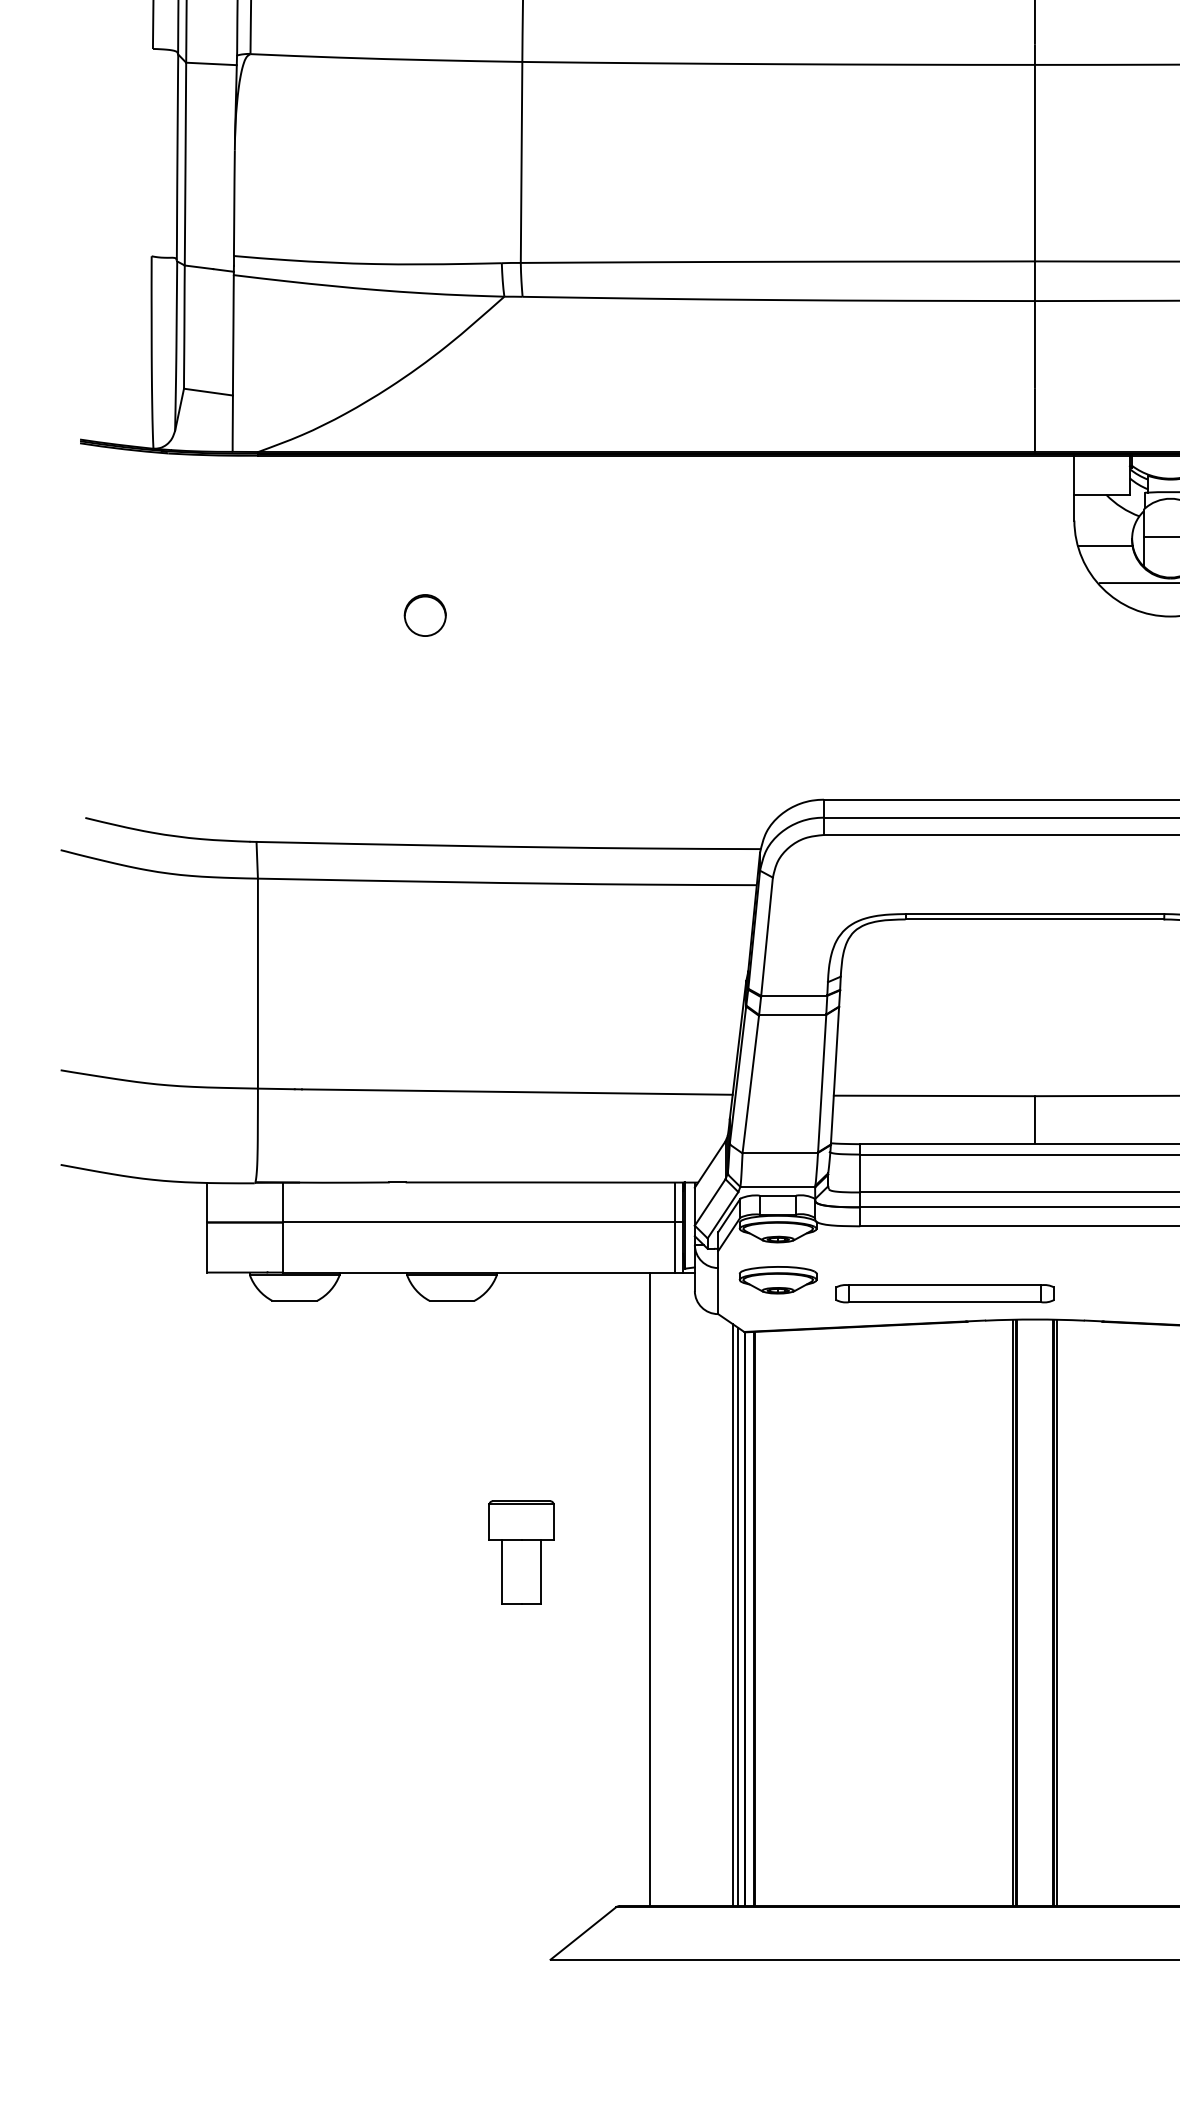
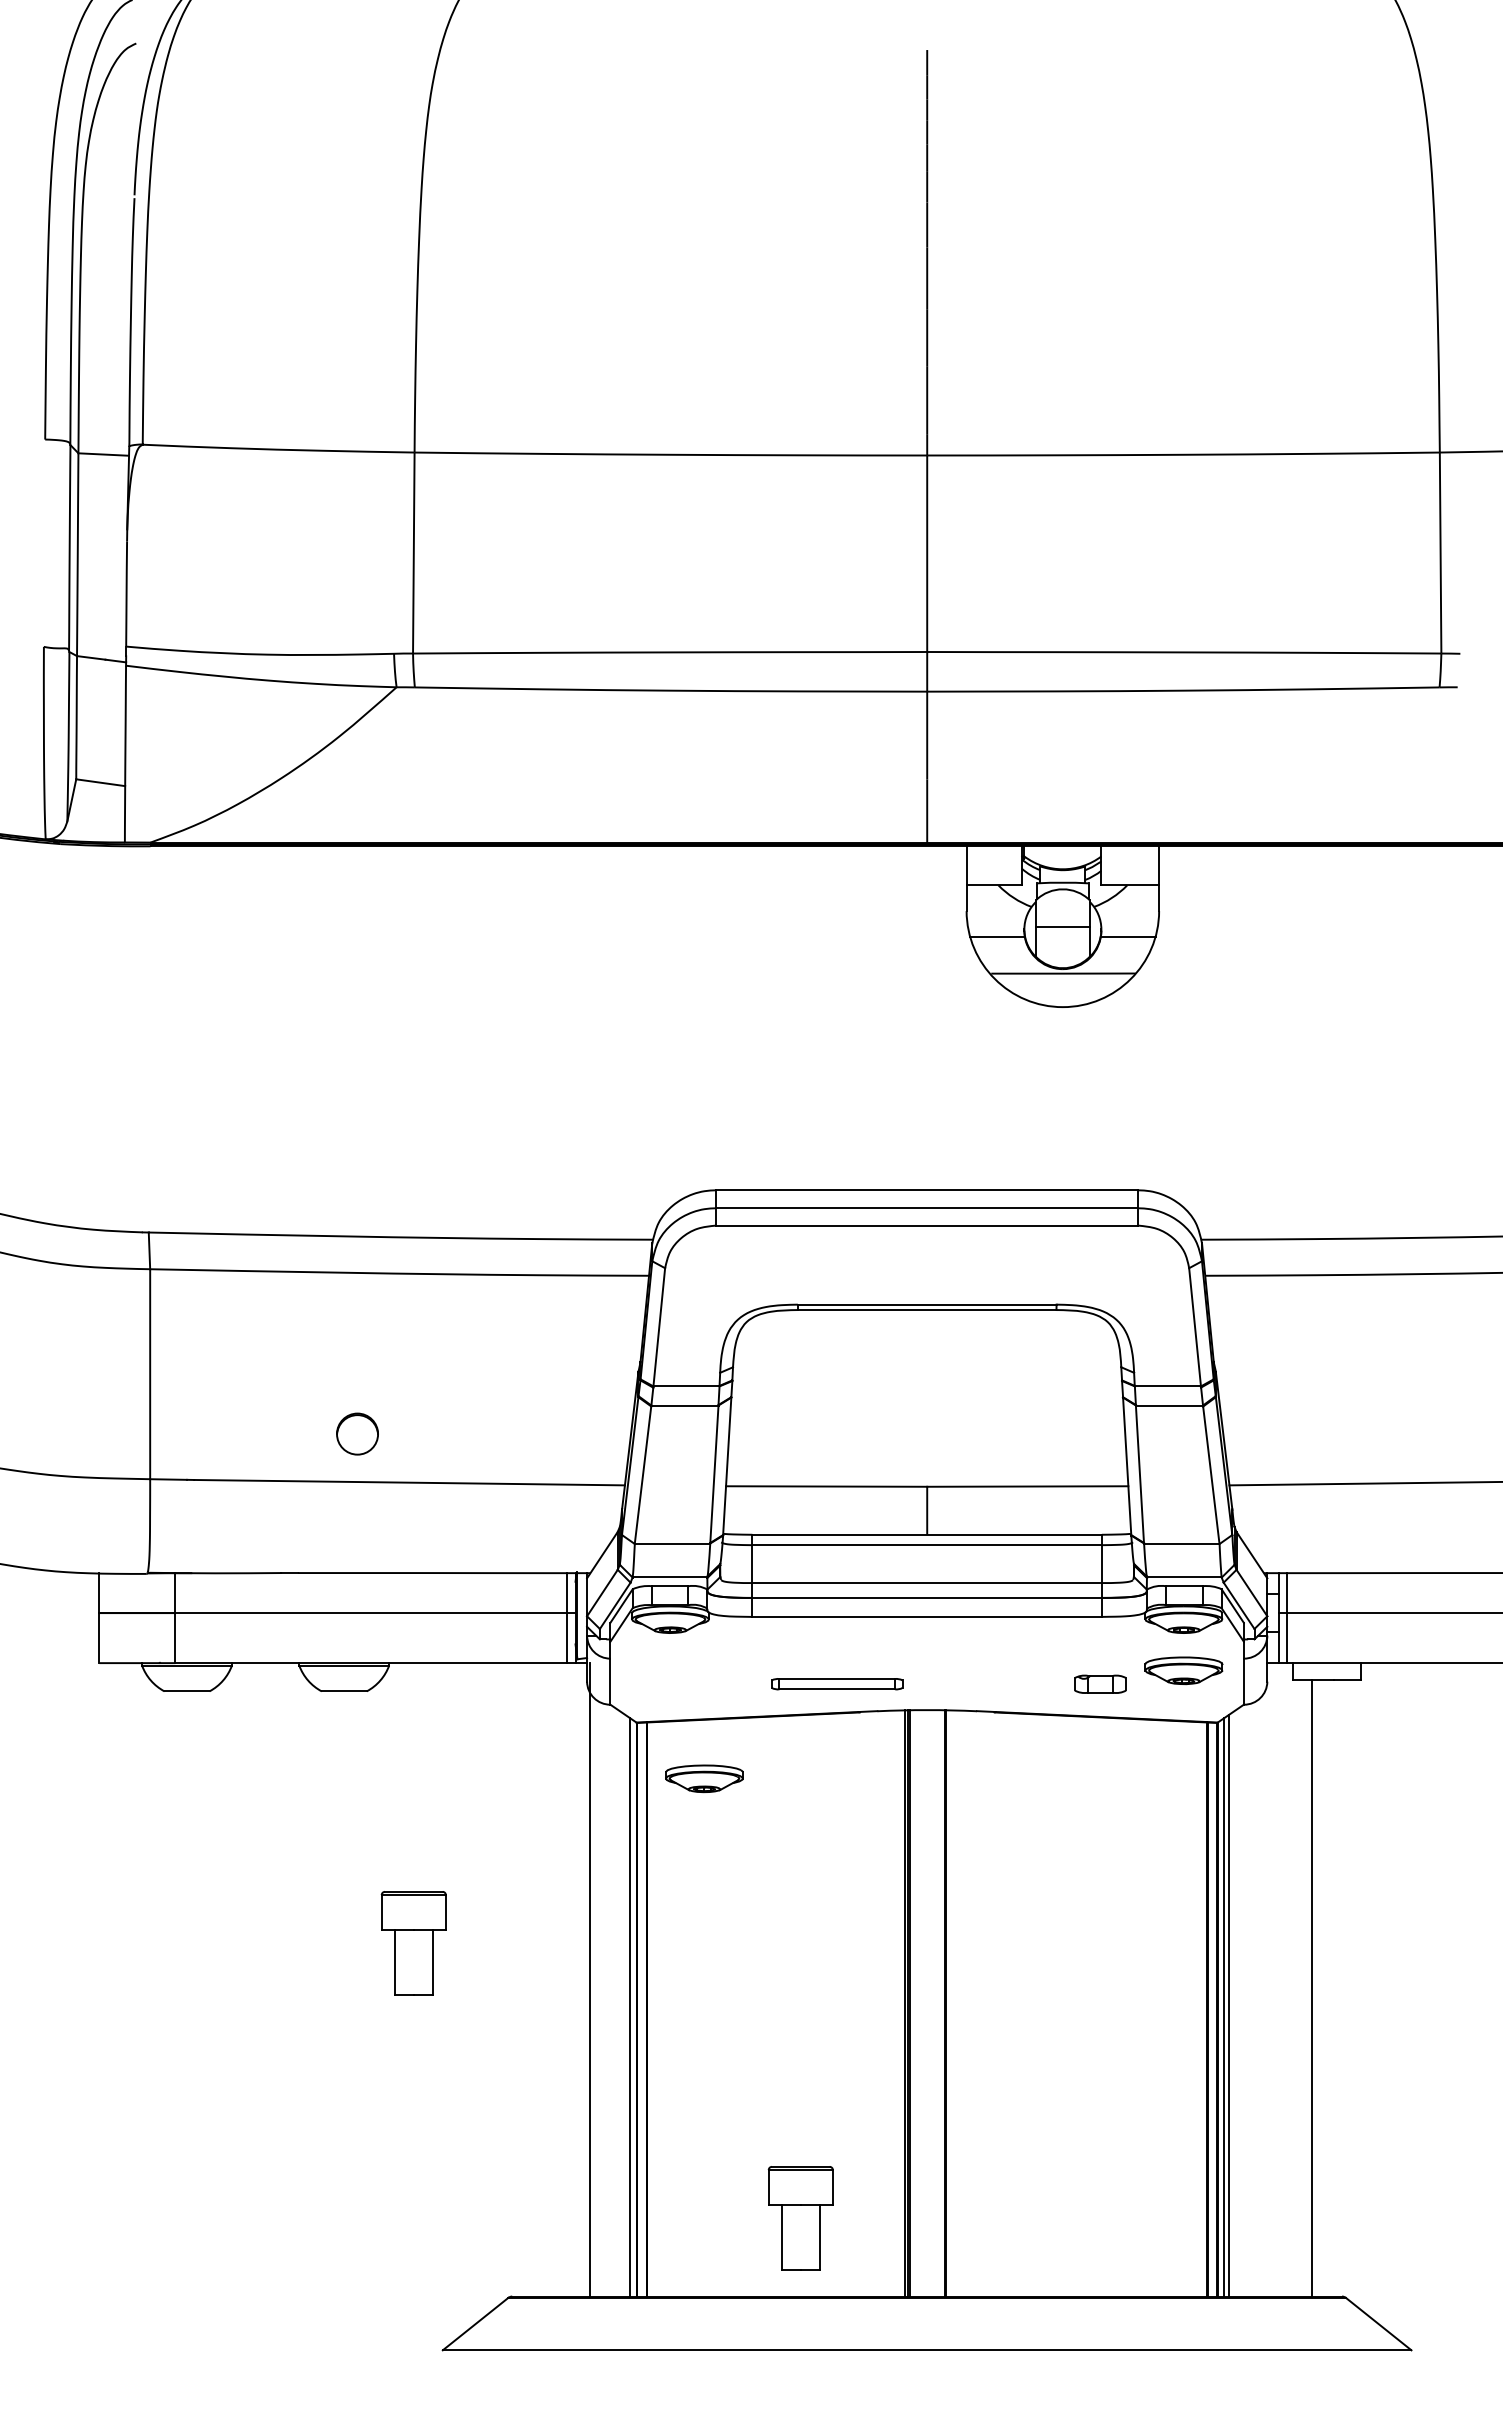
circle: (425, 614) -> (357, 1433), moved
part: (778, 1279) -> (704, 1778), moved
part: (944, 1292) -> (836, 1683), size x0.6
line: (650, 1588) -> (590, 1979), moved
line: (1057, 1612) -> (949, 2003), removed
line: (732, 1614) -> (624, 2005), removed
part: (908, 1827) -> (800, 2218), added

